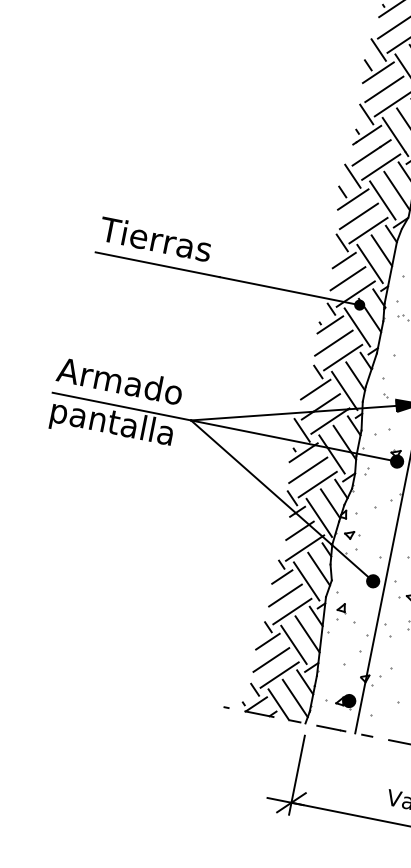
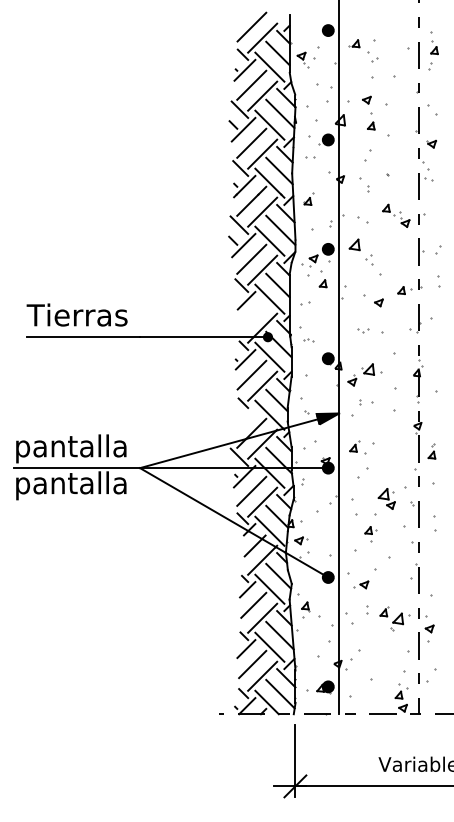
line: (347, 277) -> (252, 315), removed
text: (119, 383) -> (70, 448), Armado -> pantalla
line: (314, 389) -> (243, 419), removed

